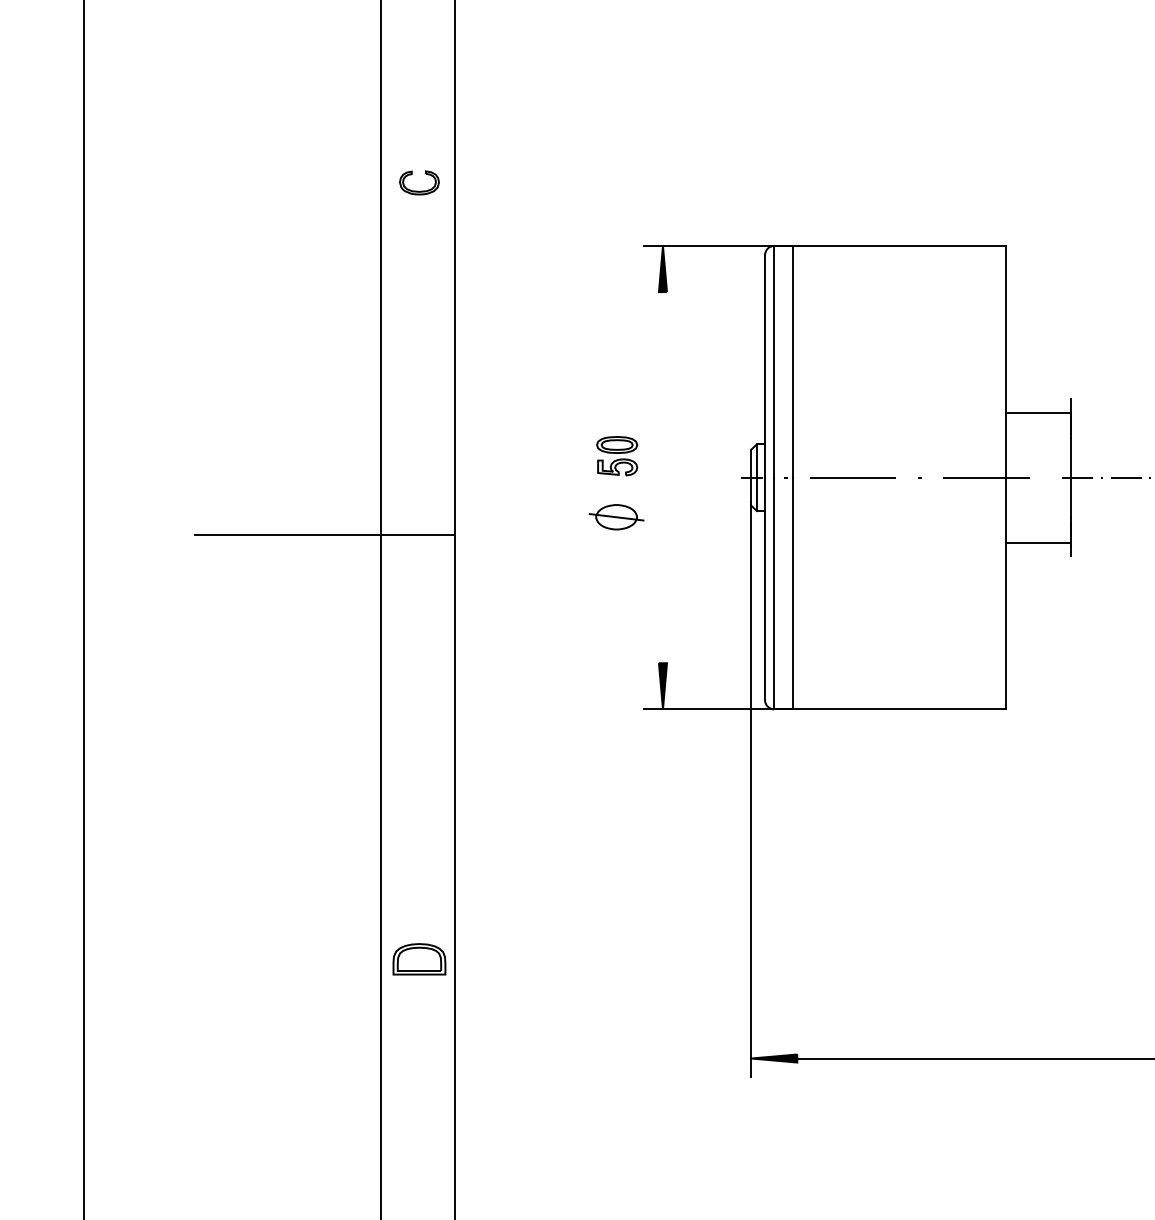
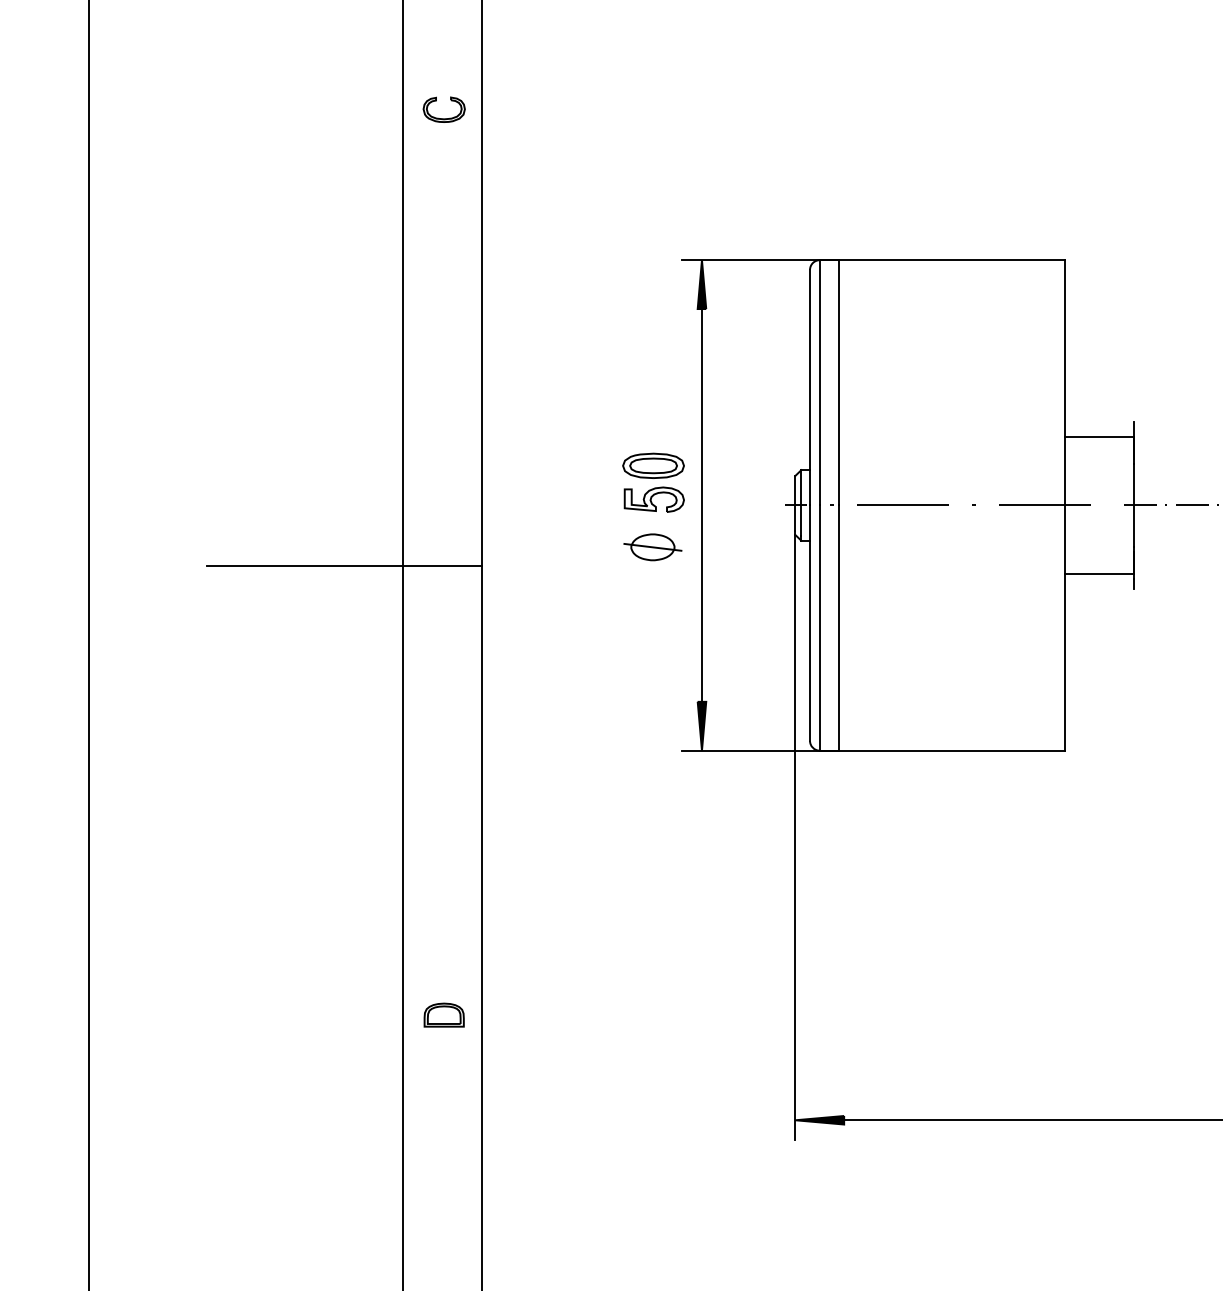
part: (418, 190) -> (443, 117), moved
part: (616, 455) -> (652, 481), size x1.43
line: (662, 477) -> (701, 505), added
part: (419, 958) -> (444, 1014), size x0.71

